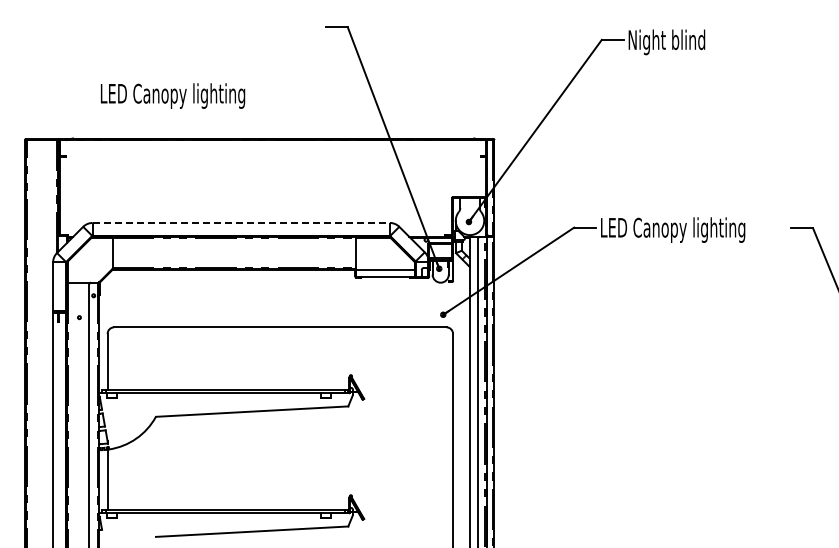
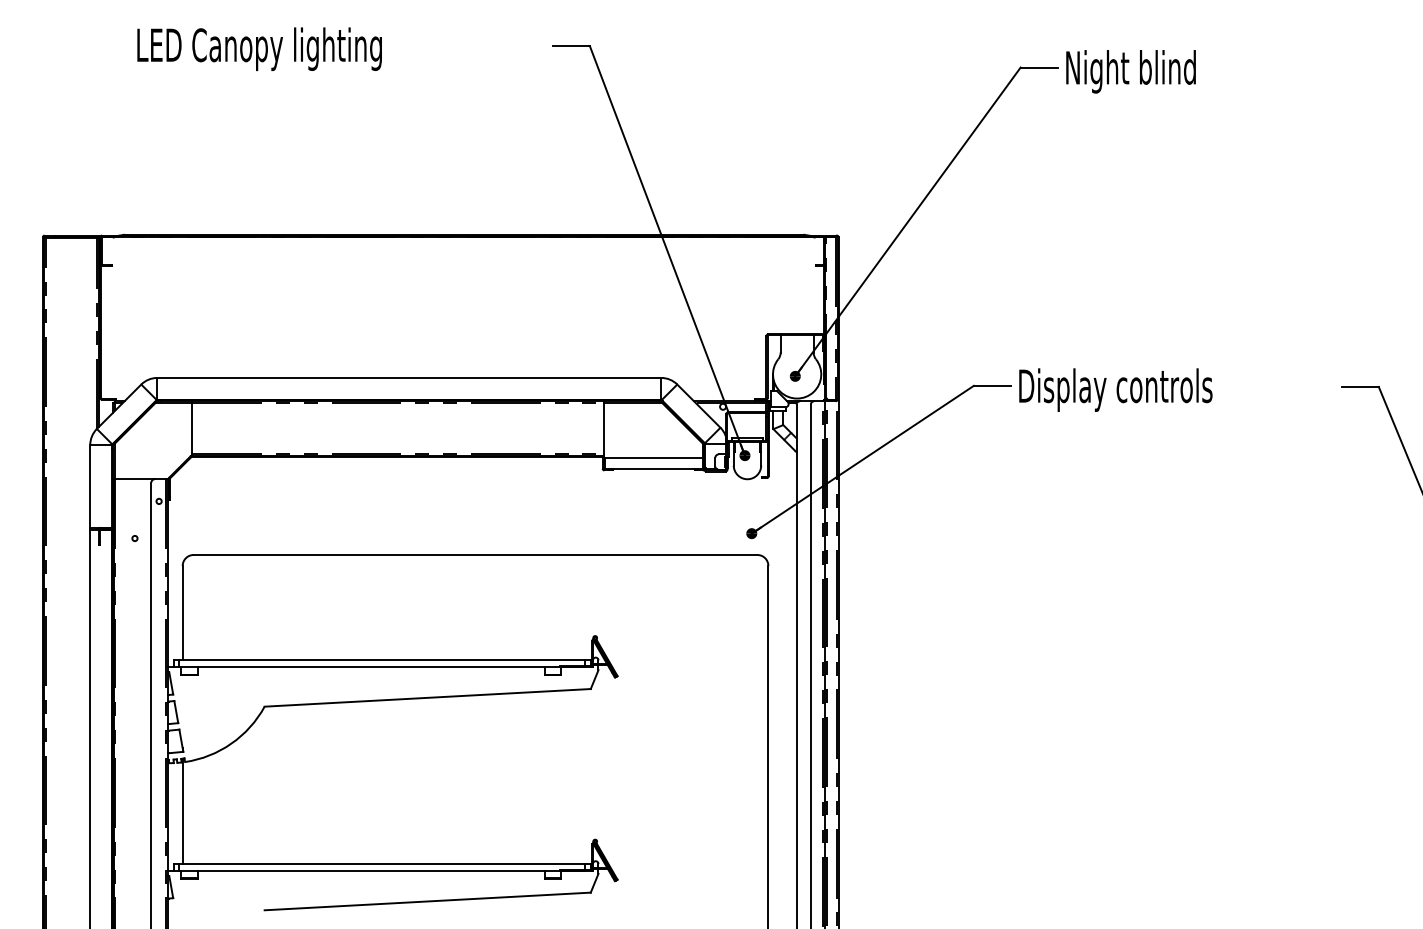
text: (173, 95) -> (260, 48), moved
line: (241, 222) -> (409, 377), dashed -> solid
text: (673, 229) -> (1142, 389), LED Canopy lighting -> Display controls

